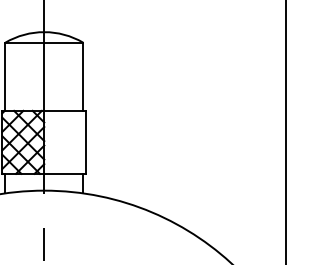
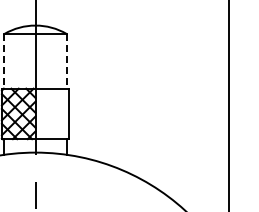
line: (5, 76) -> (4, 61), solid -> dashed
line: (82, 76) -> (66, 61), solid -> dashed

